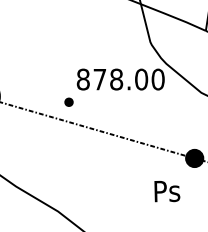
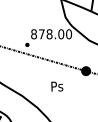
text: (167, 191) -> (57, 86), moved

